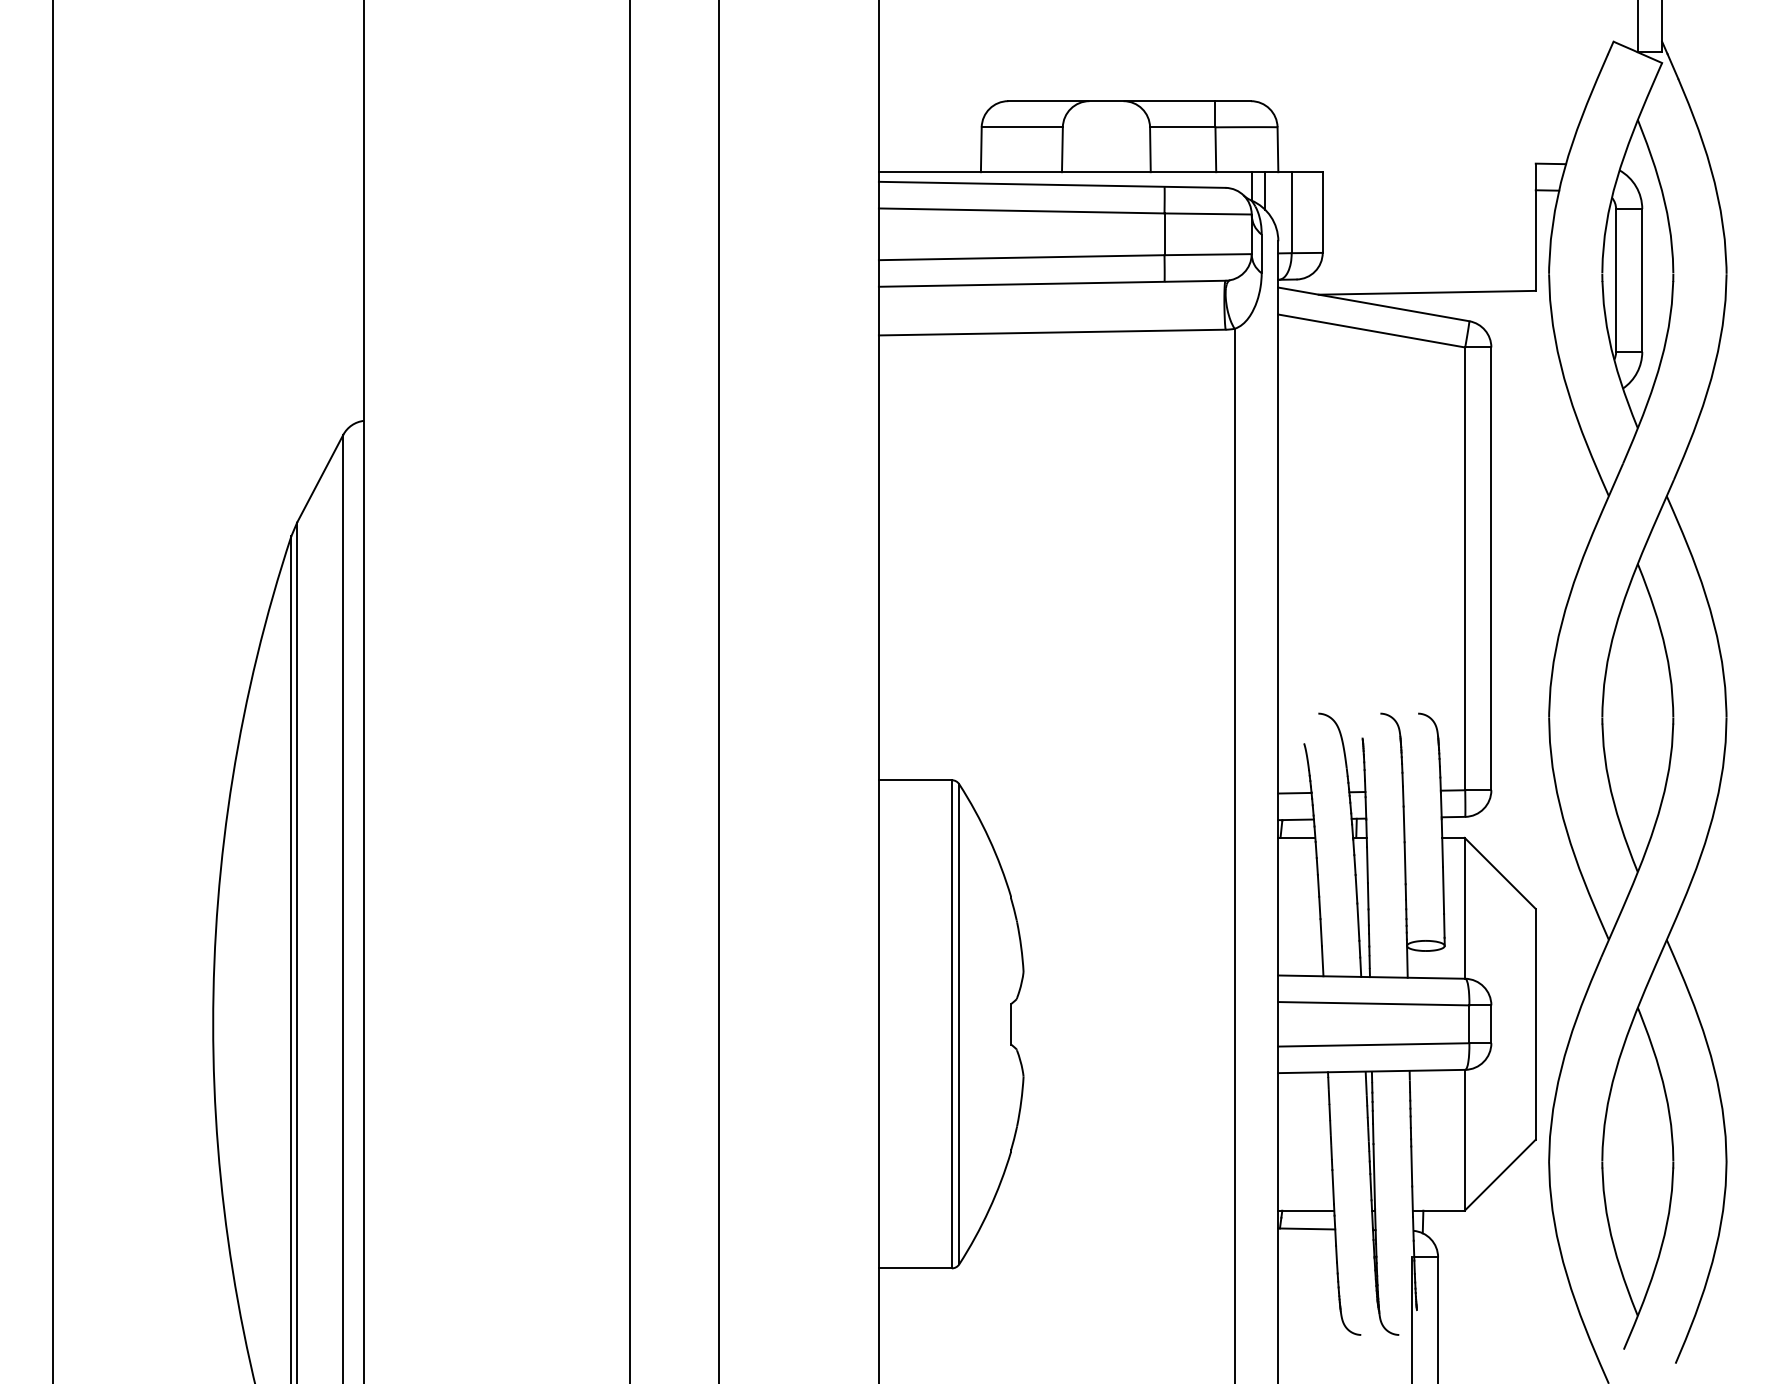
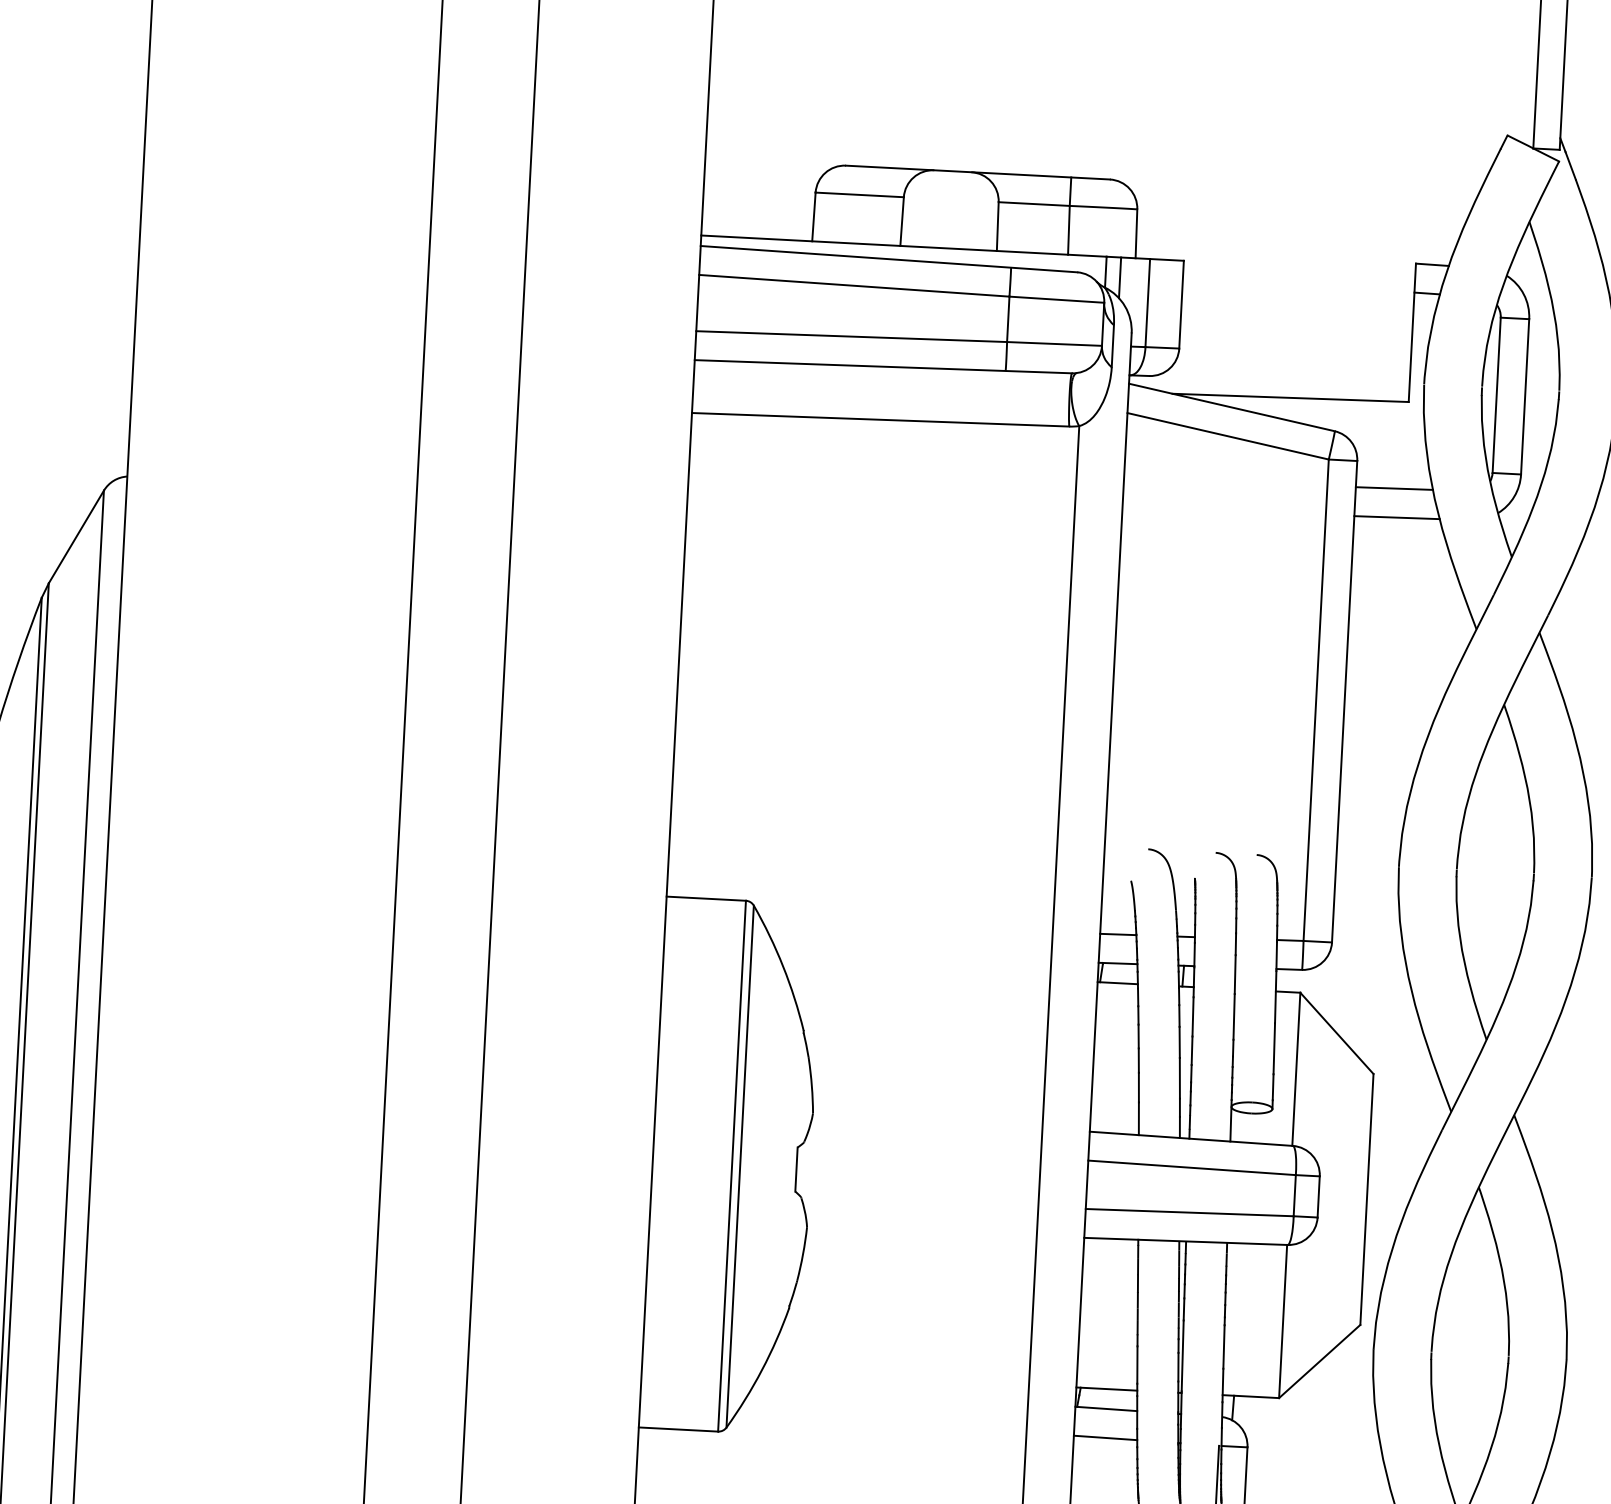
line: (1526, 370) -> (1394, 488), added
line: (1530, 397) -> (1396, 517), added
line: (1307, 1255) -> (1105, 1437), added

